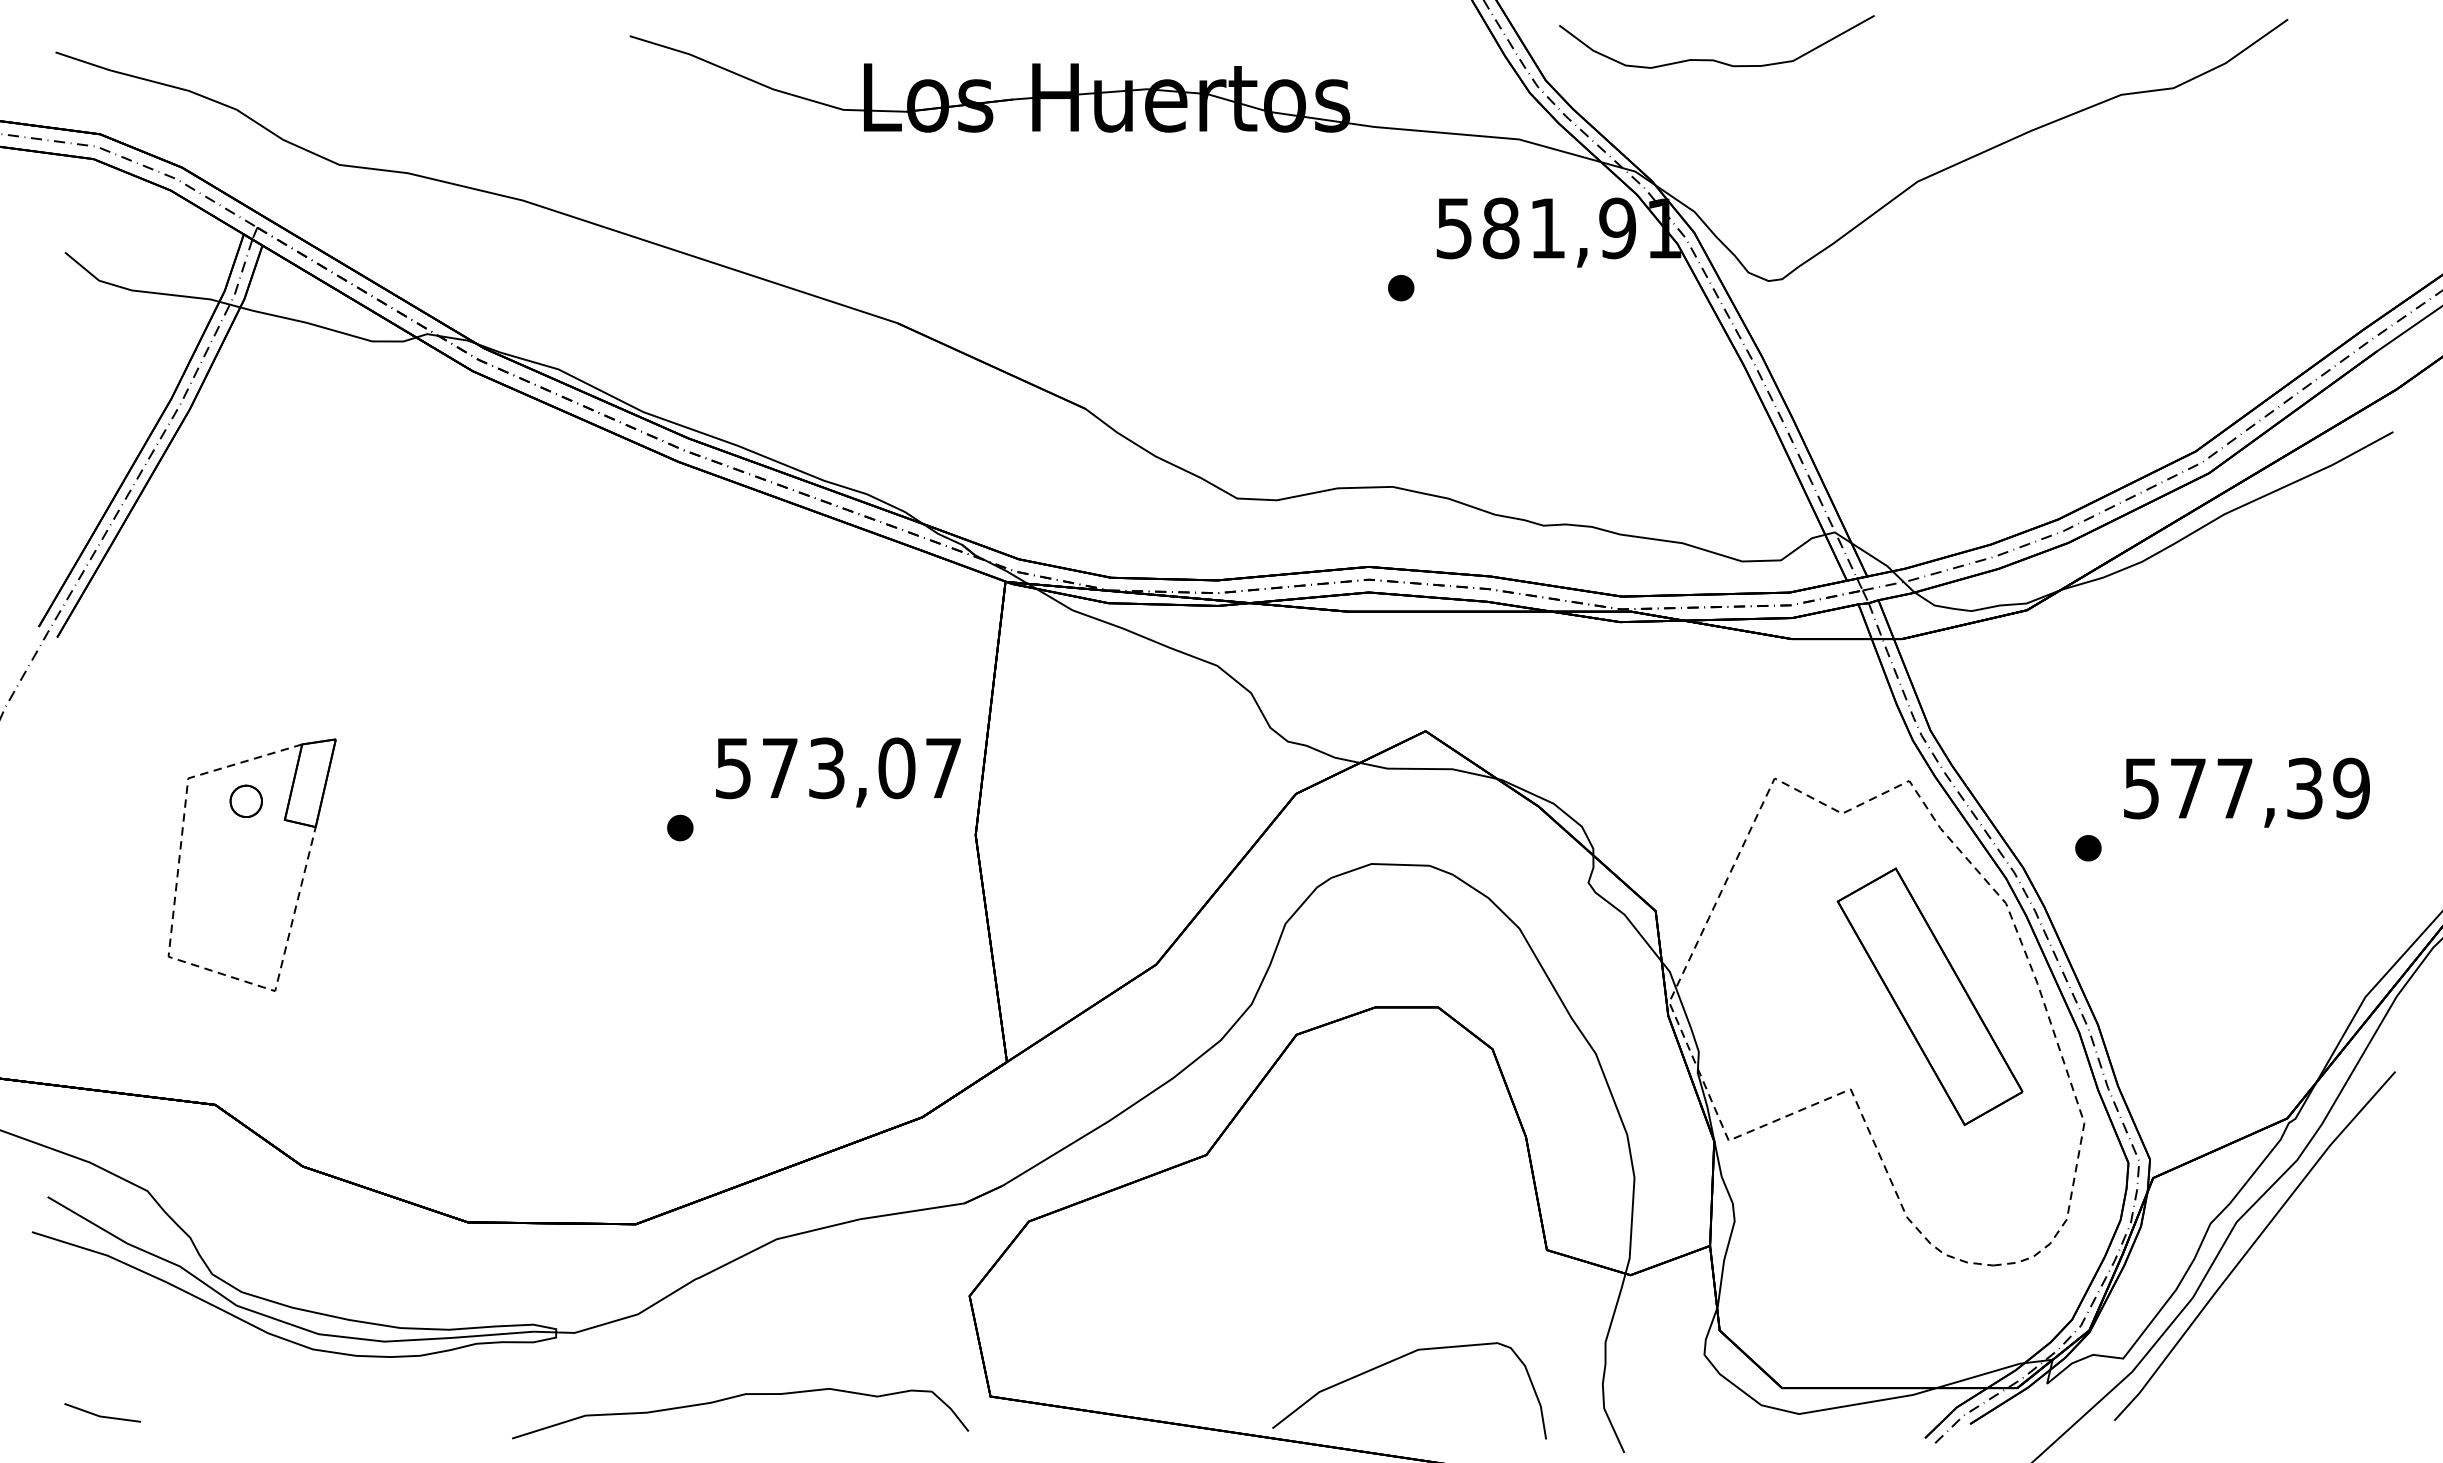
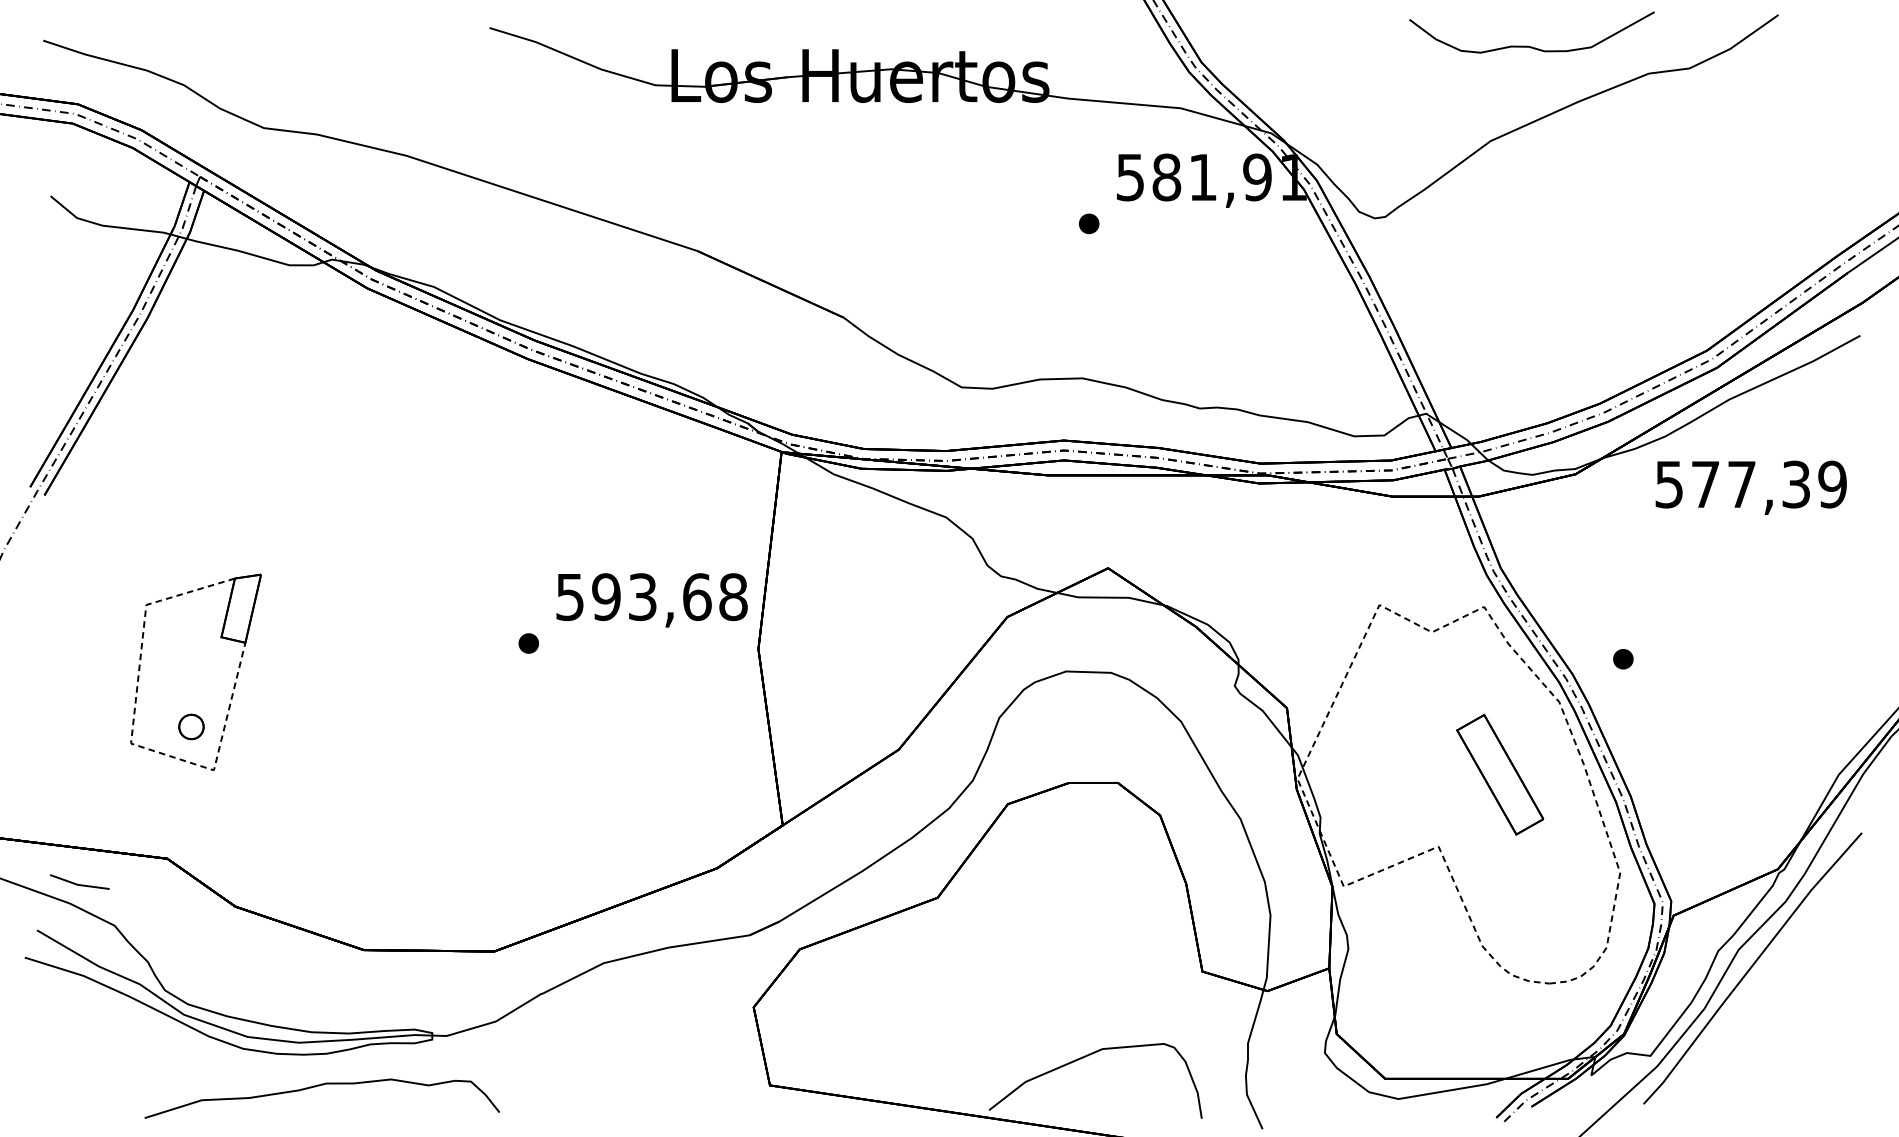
curve: (1714, 59) -> (1530, 46), moved
text: (861, 768) -> (669, 597), 573,07 -> 593,68
text: (2246, 792) -> (1750, 487), moved
part: (245, 800) -> (190, 726), moved
part: (1929, 996) -> (1499, 774), size x0.6
curve: (737, 1397) -> (319, 1086), moved
line: (102, 1415) -> (79, 884), moved

